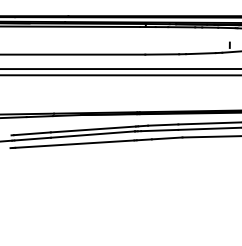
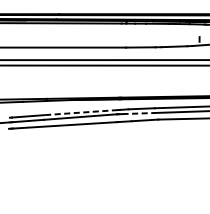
line: (93, 129) -> (81, 112), solid -> dashed
line: (159, 130) -> (138, 113), solid -> dashed

